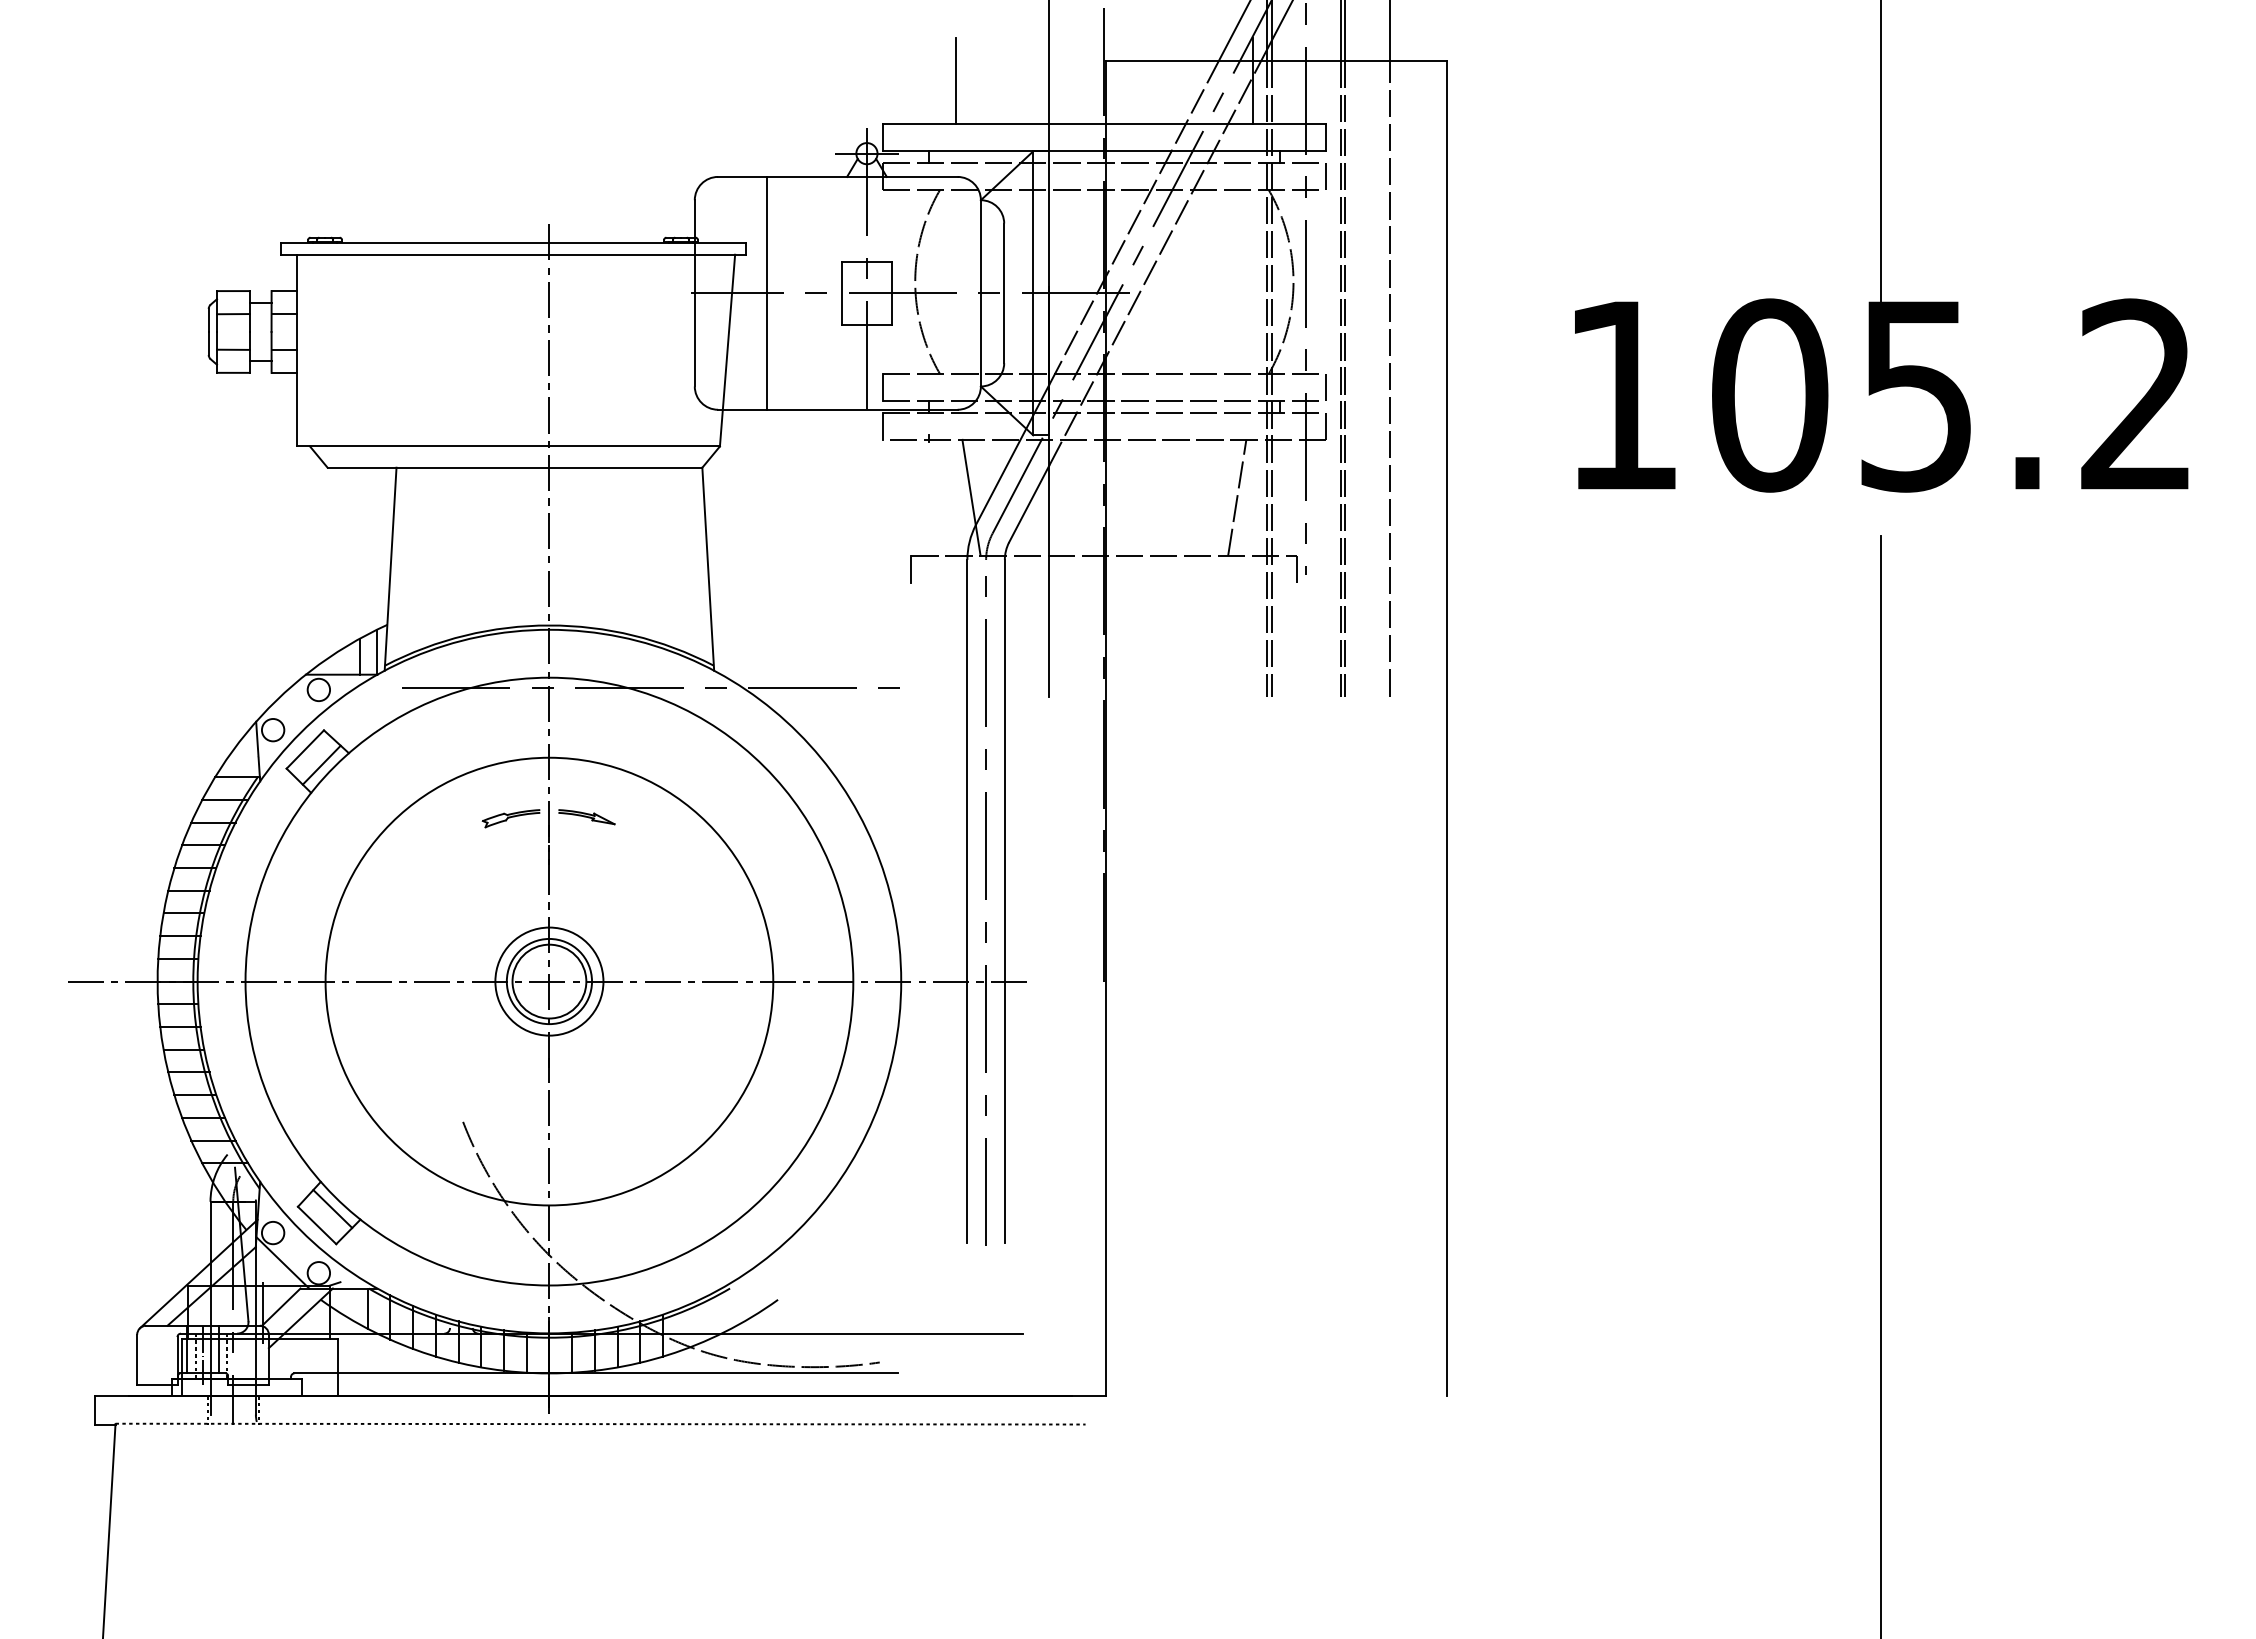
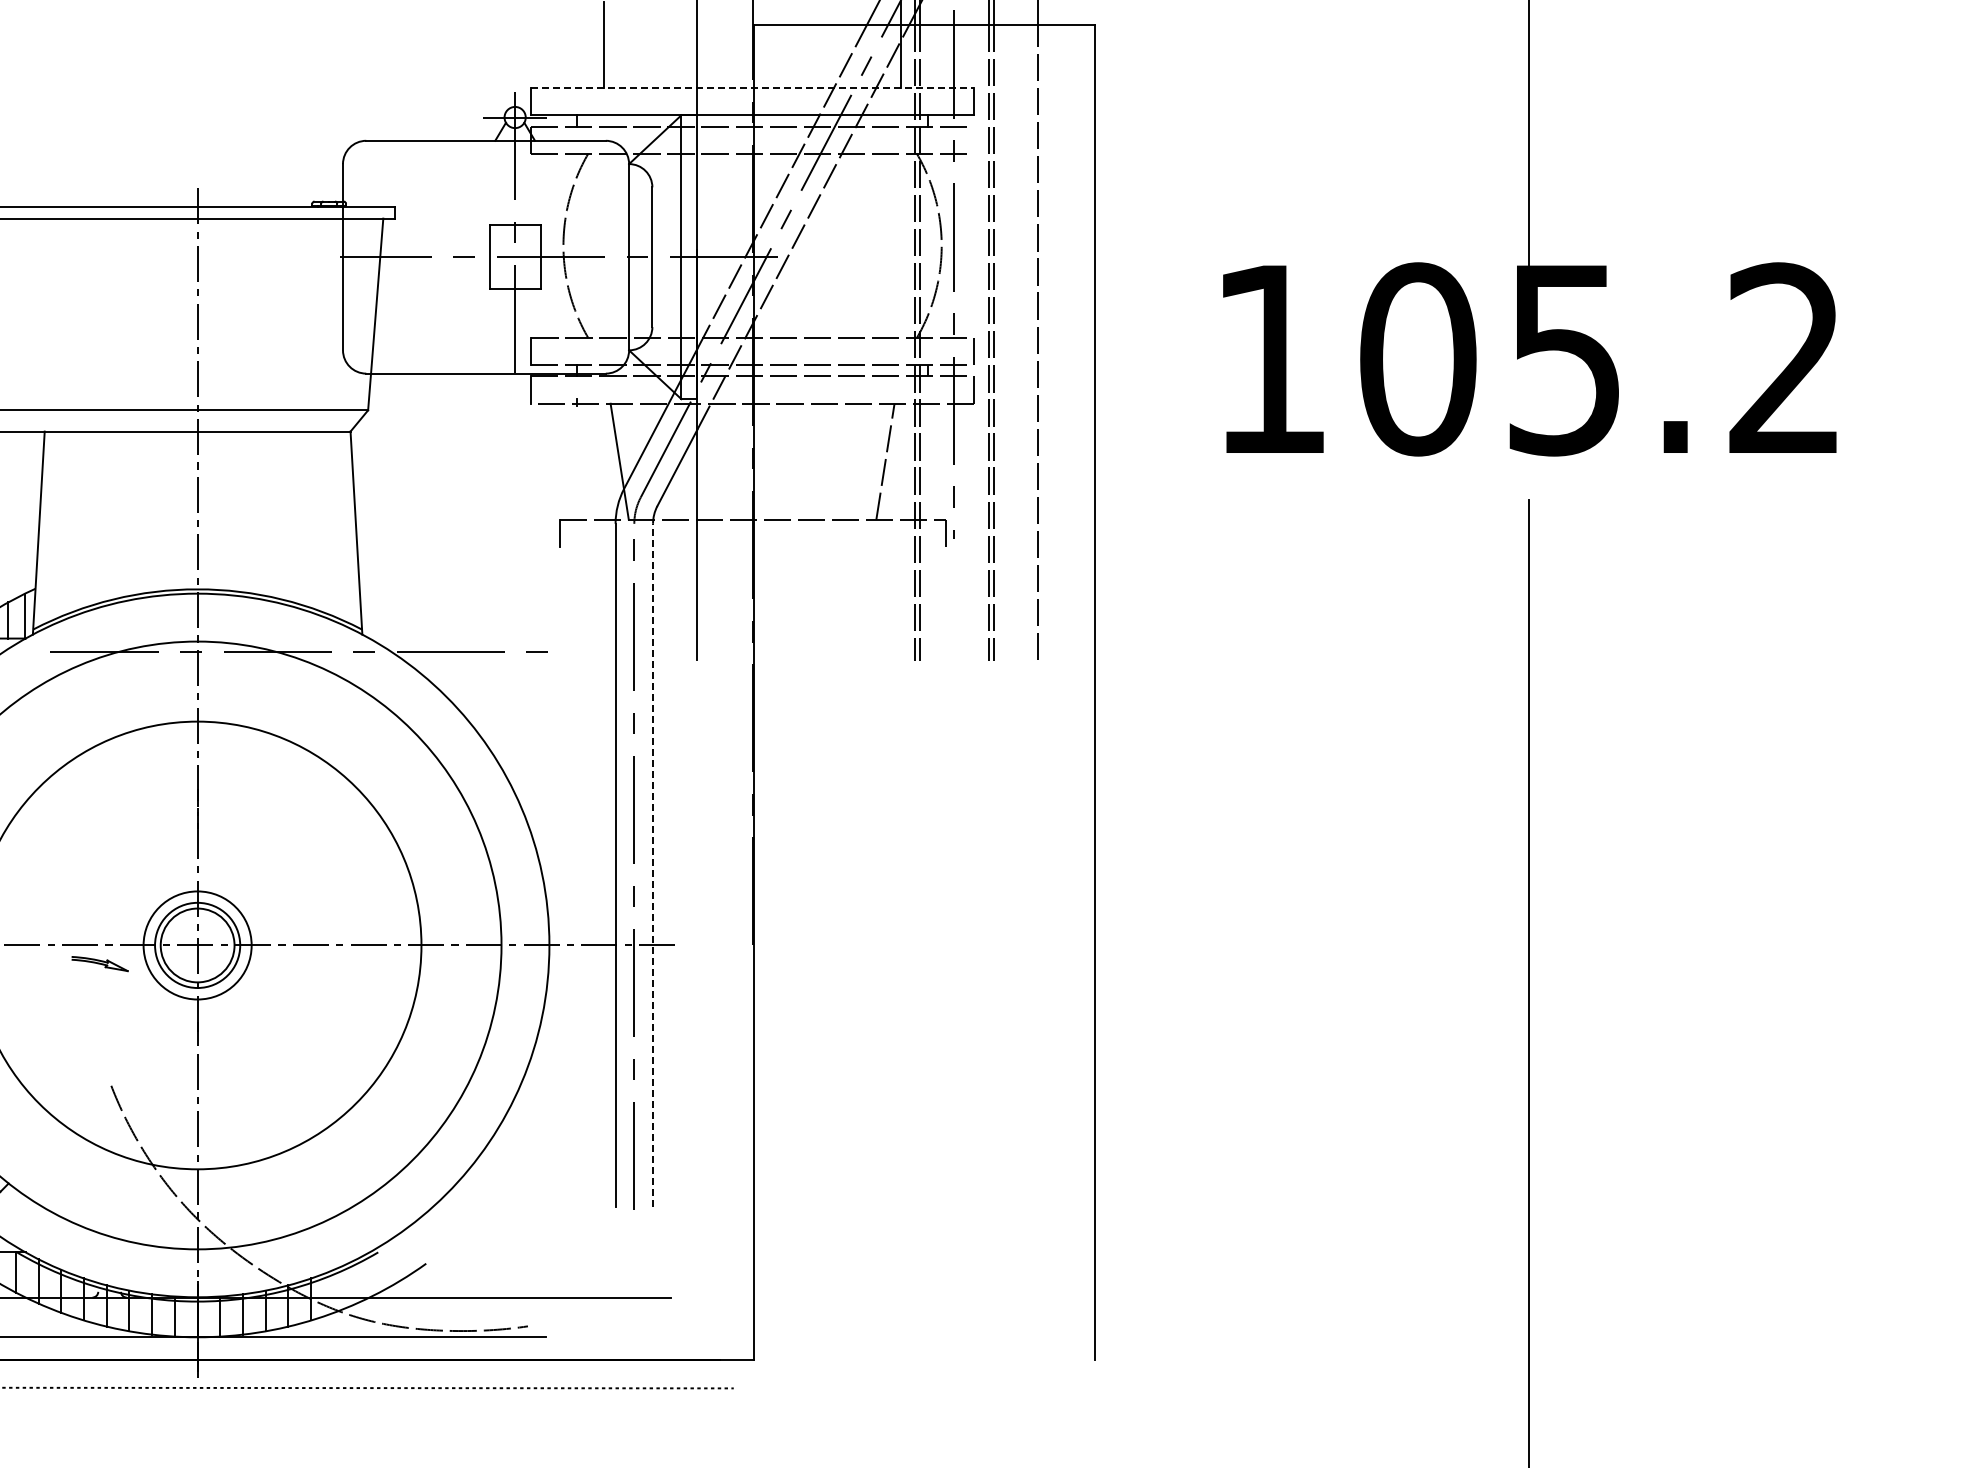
line: (1104, 124) -> (752, 88), solid -> dashed
line: (1325, 176) -> (973, 140), removed
line: (767, 292) -> (415, 256), removed
part: (586, 817) -> (99, 964), moved
part: (510, 818) -> (158, 782), removed
line: (1004, 900) -> (652, 864), solid -> dashed

